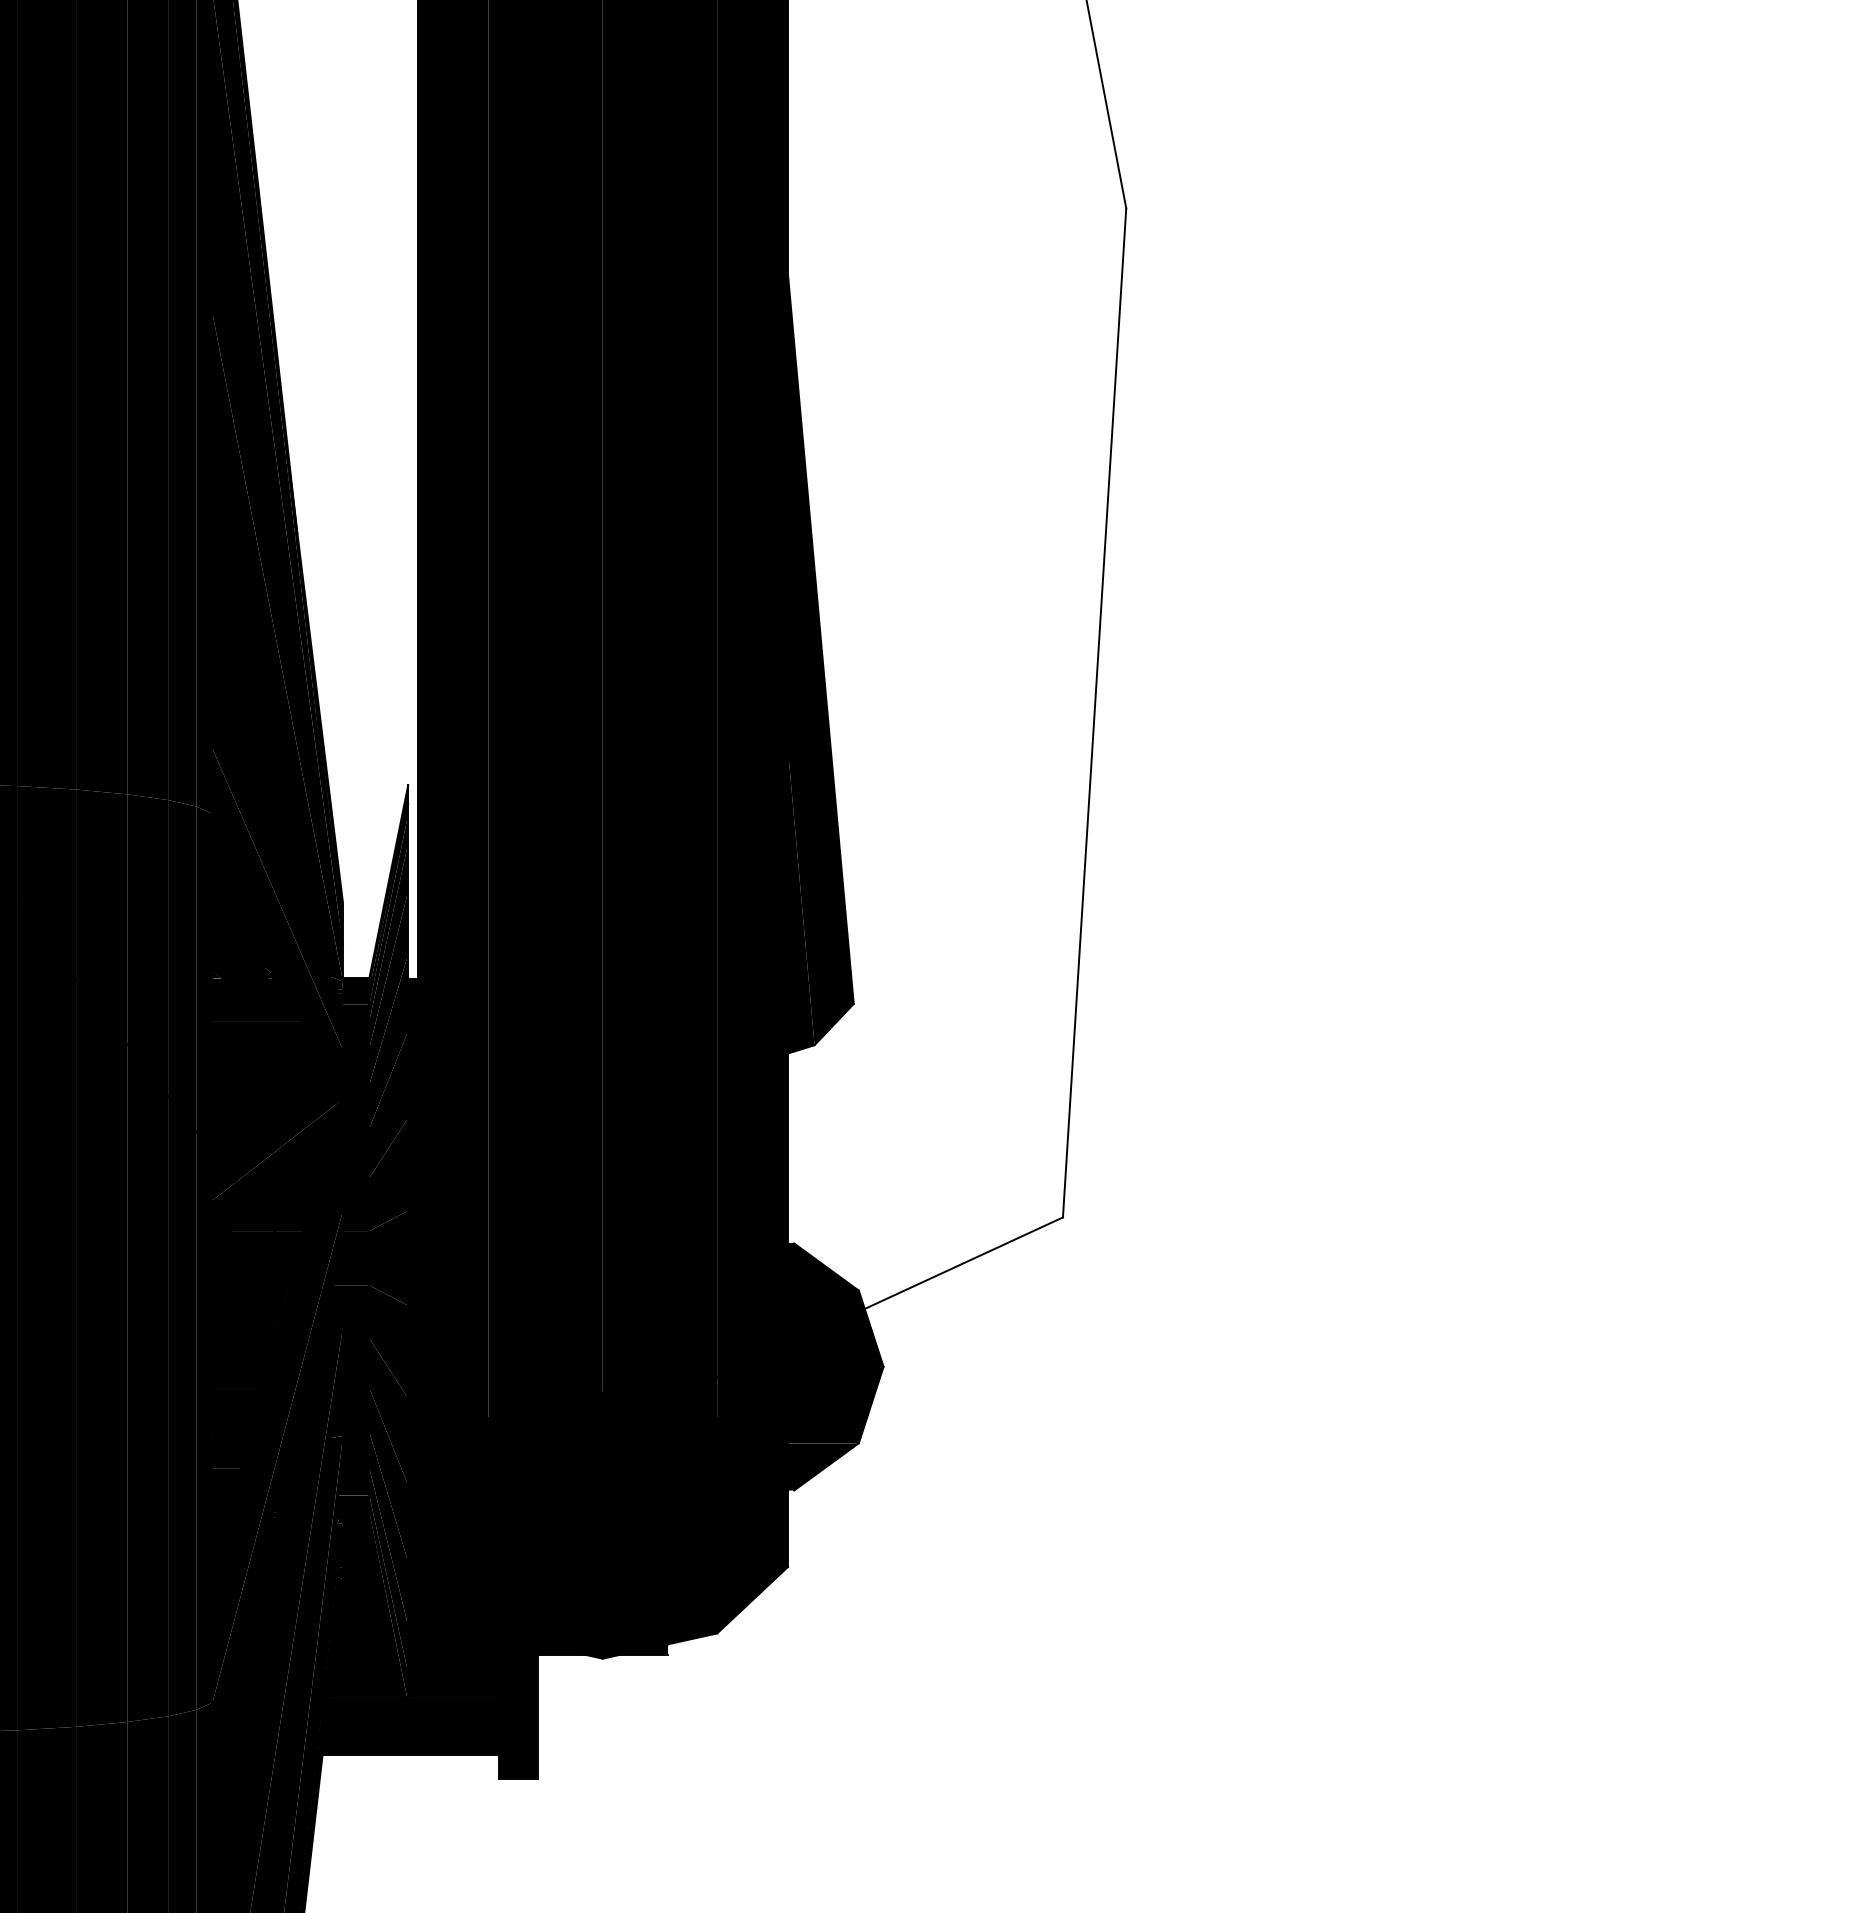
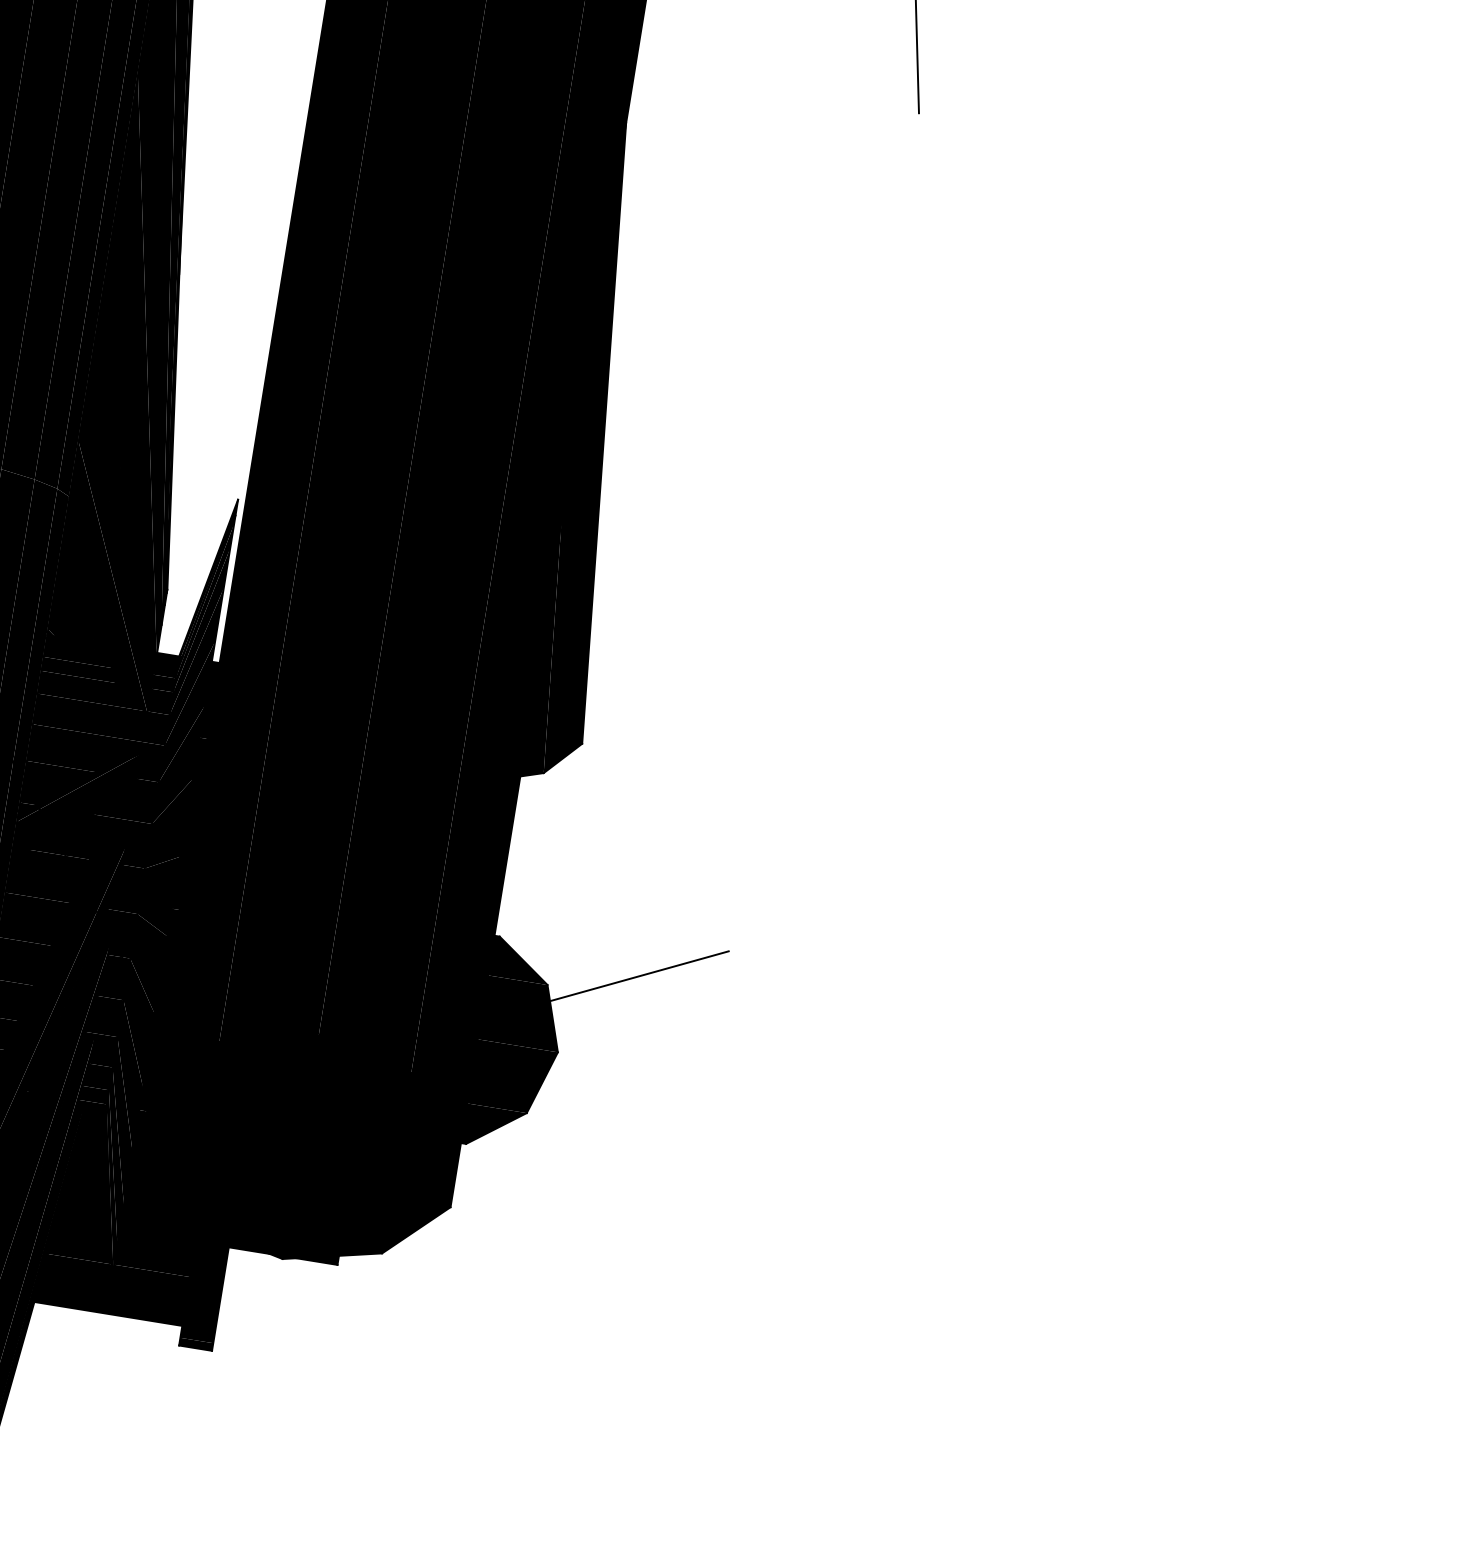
line: (1094, 712) -> (823, 531), removed

